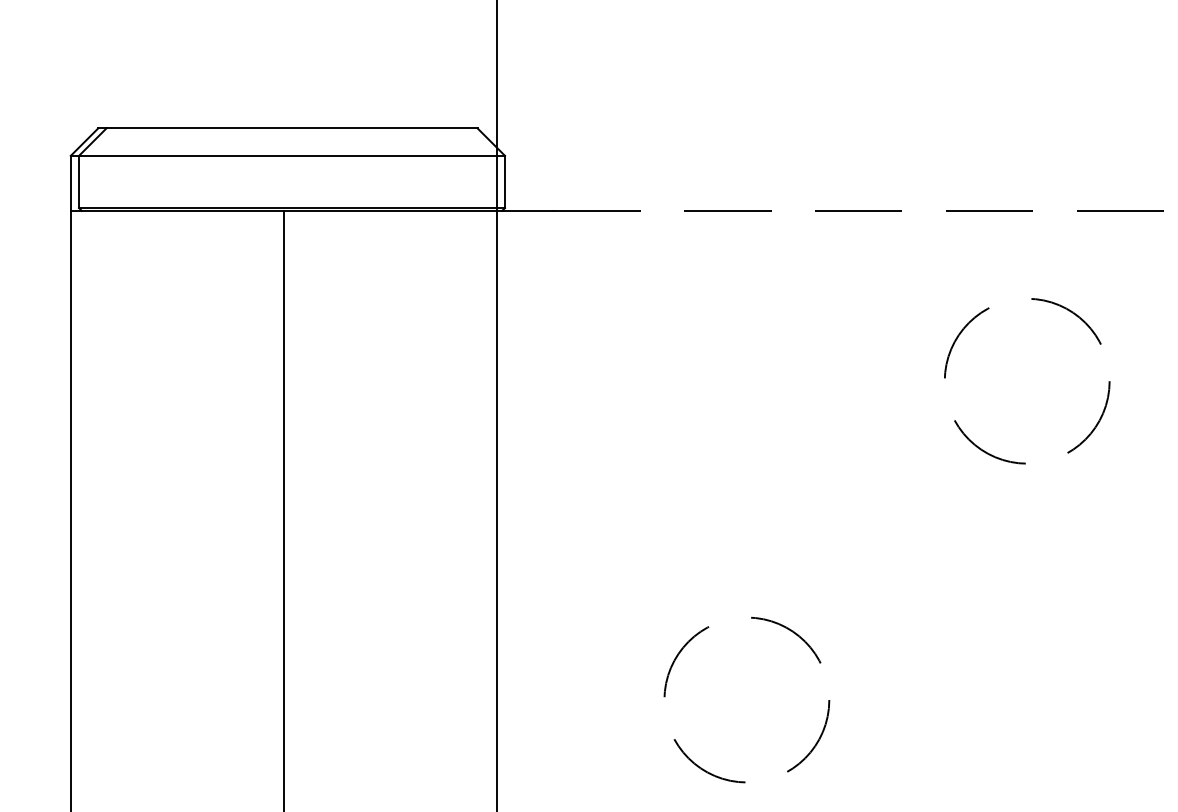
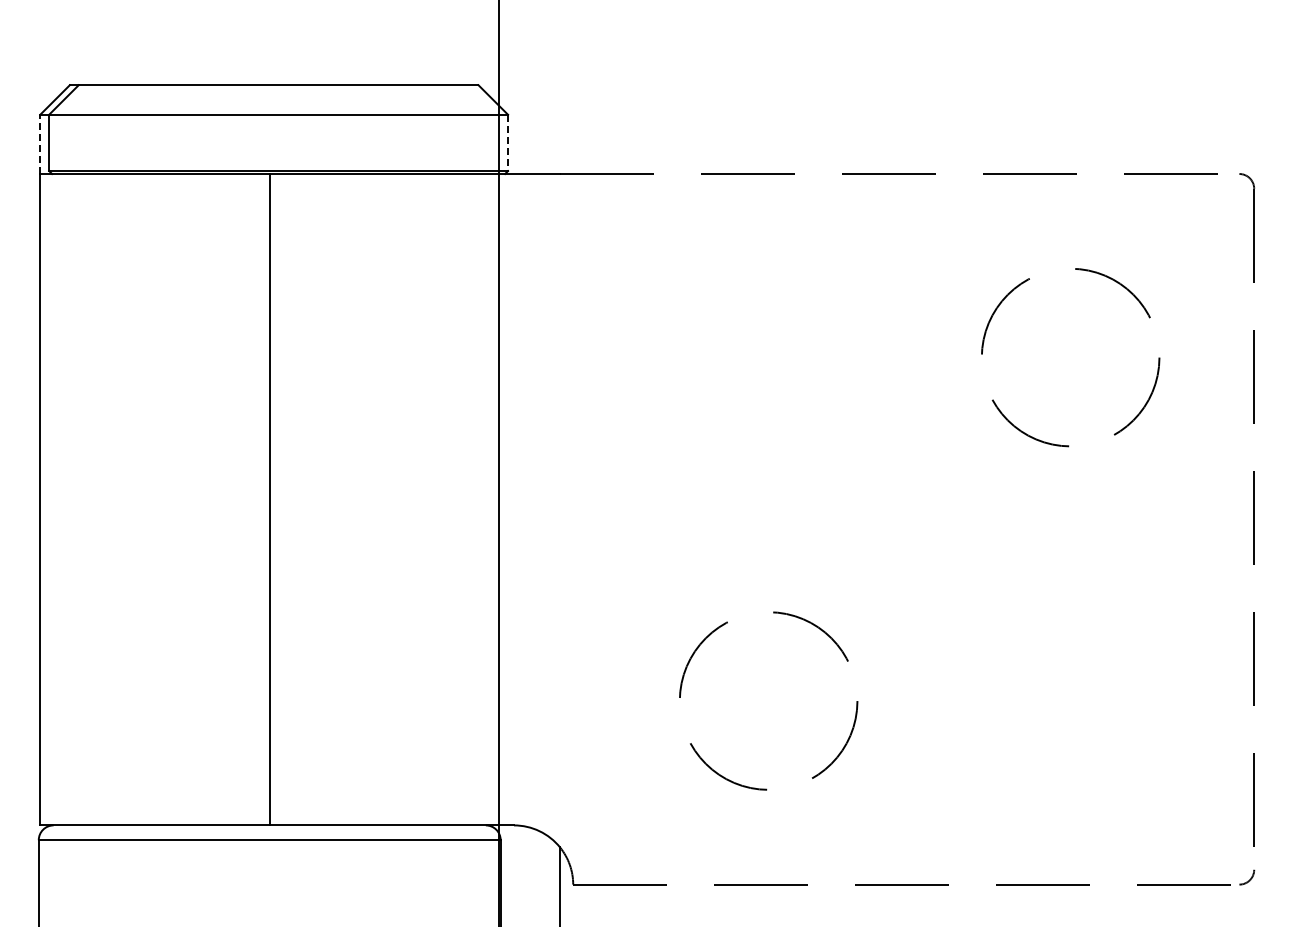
line: (505, 182) -> (508, 143), solid -> dashed
line: (71, 183) -> (40, 144), solid -> dashed

